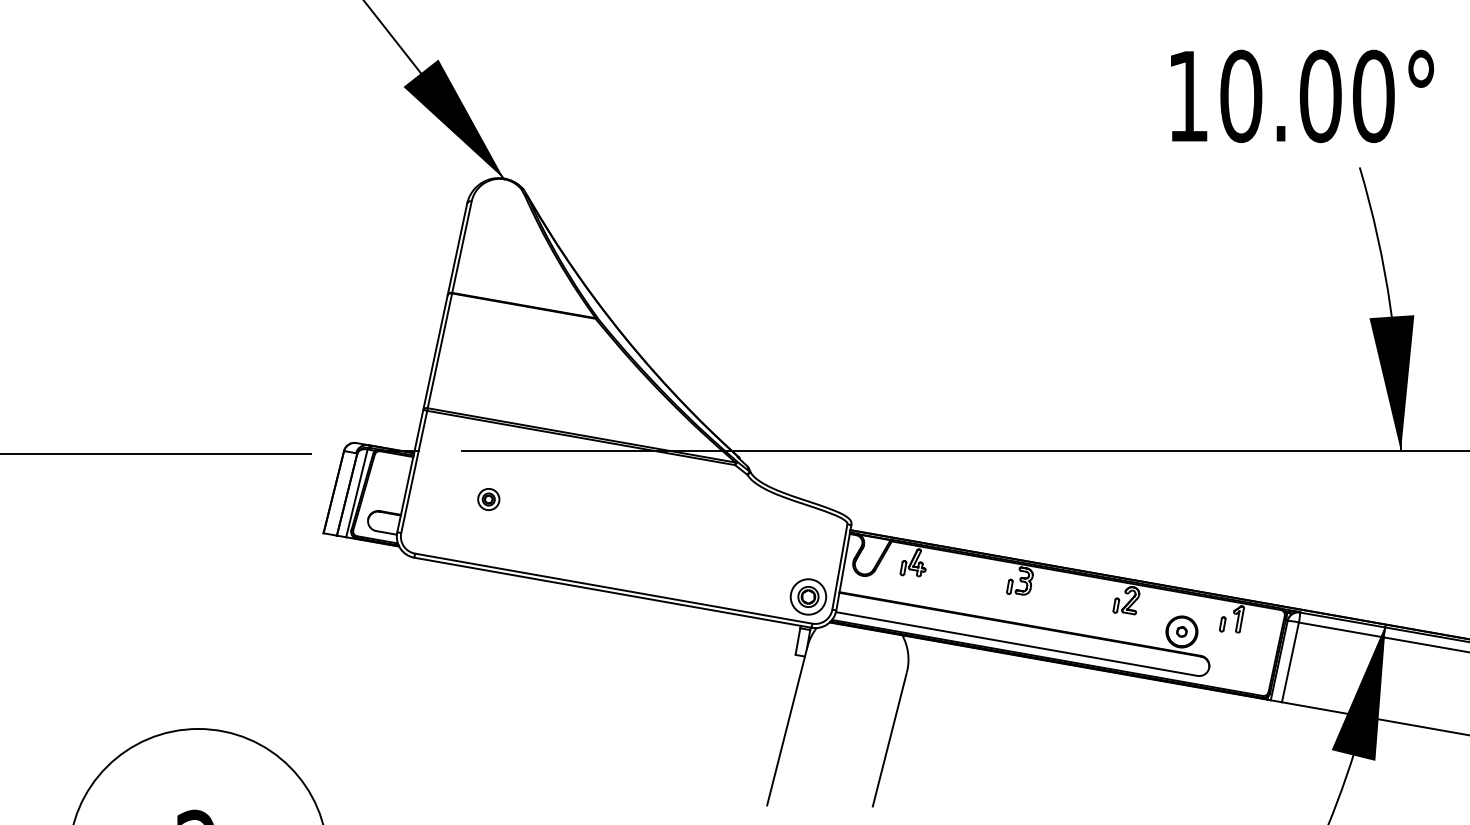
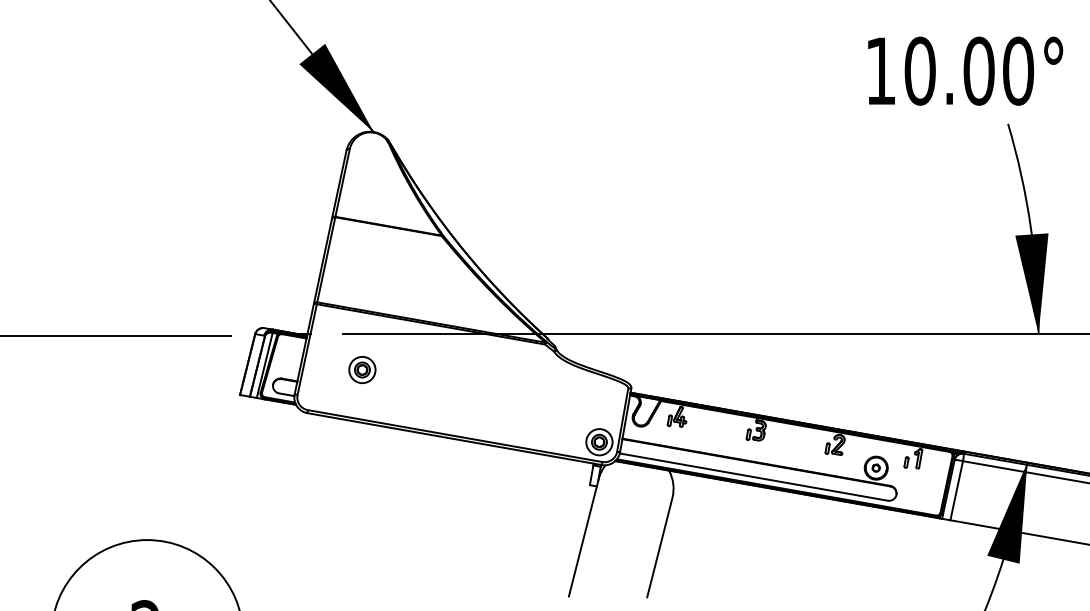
part: (488, 499) -> (362, 369), size x1.67

